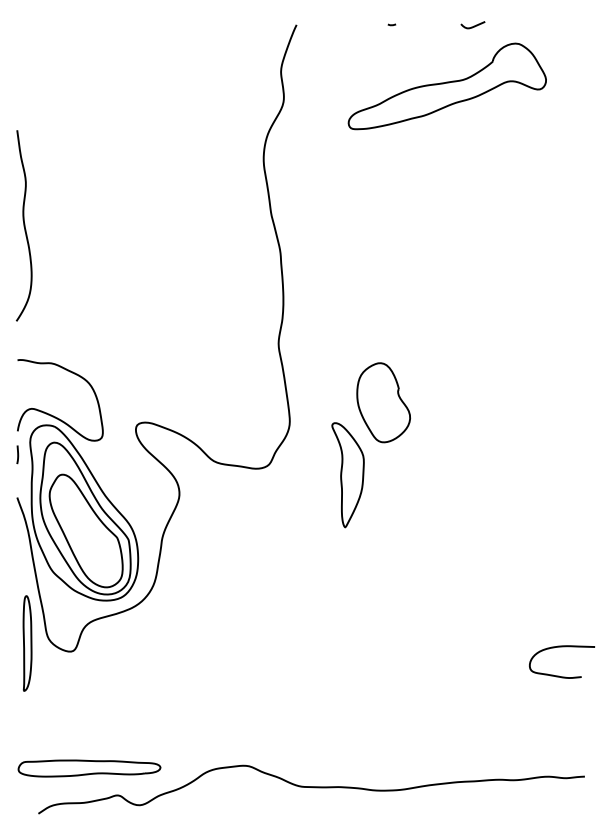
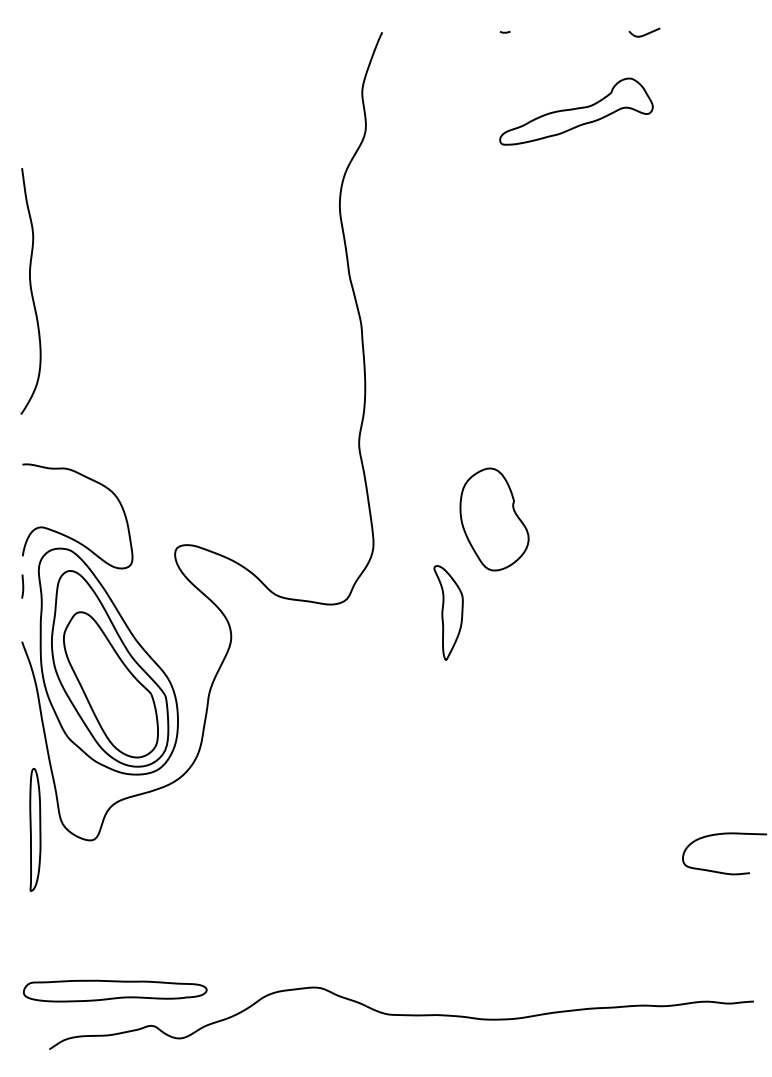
curve: (472, 26) -> (643, 34), moved
part: (446, 86) -> (575, 111), size x0.6
part: (347, 475) -> (447, 613), size x0.7

